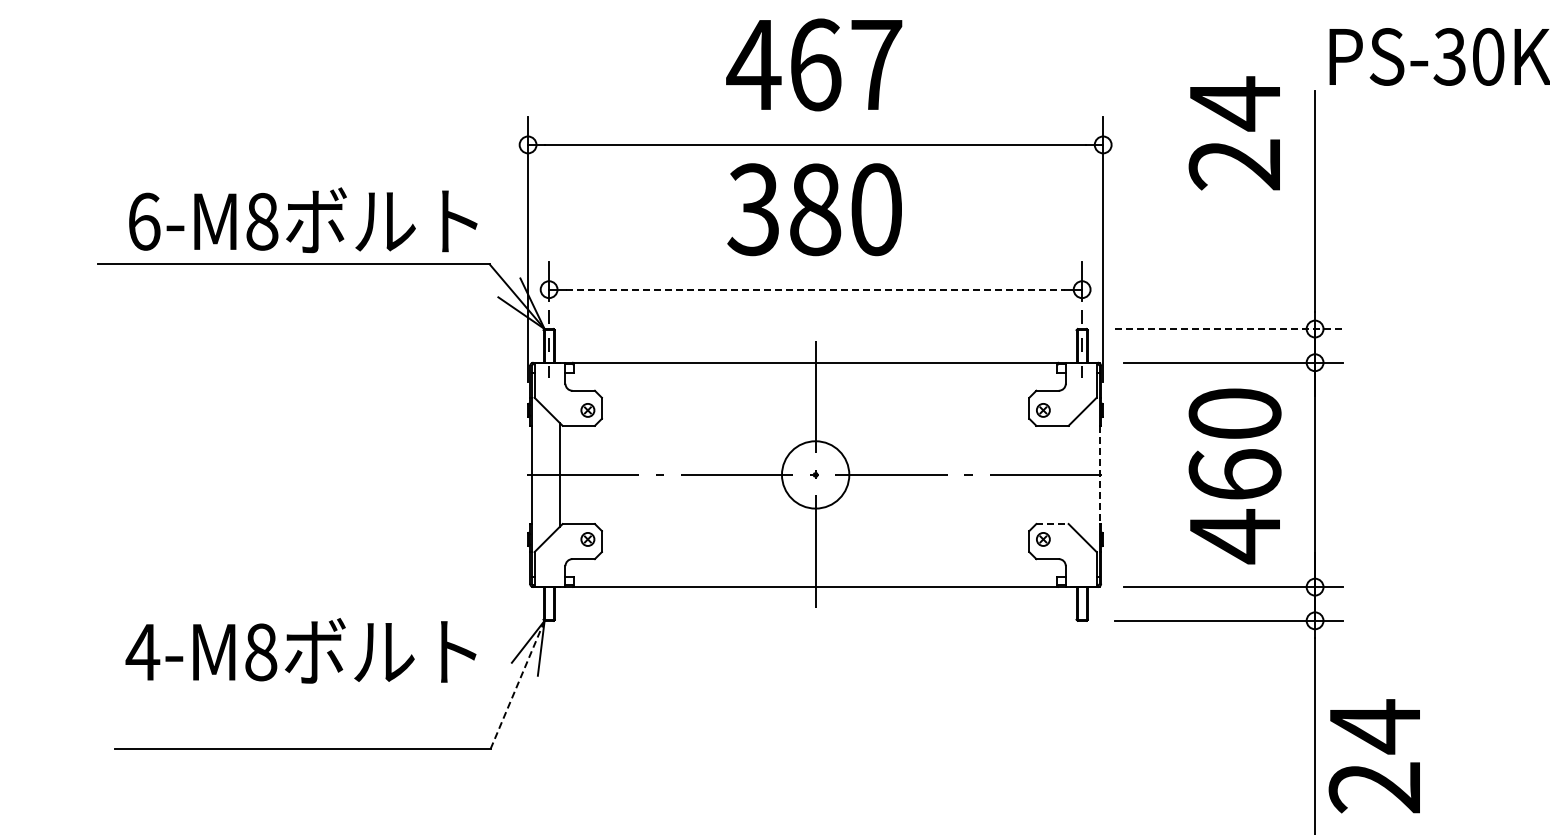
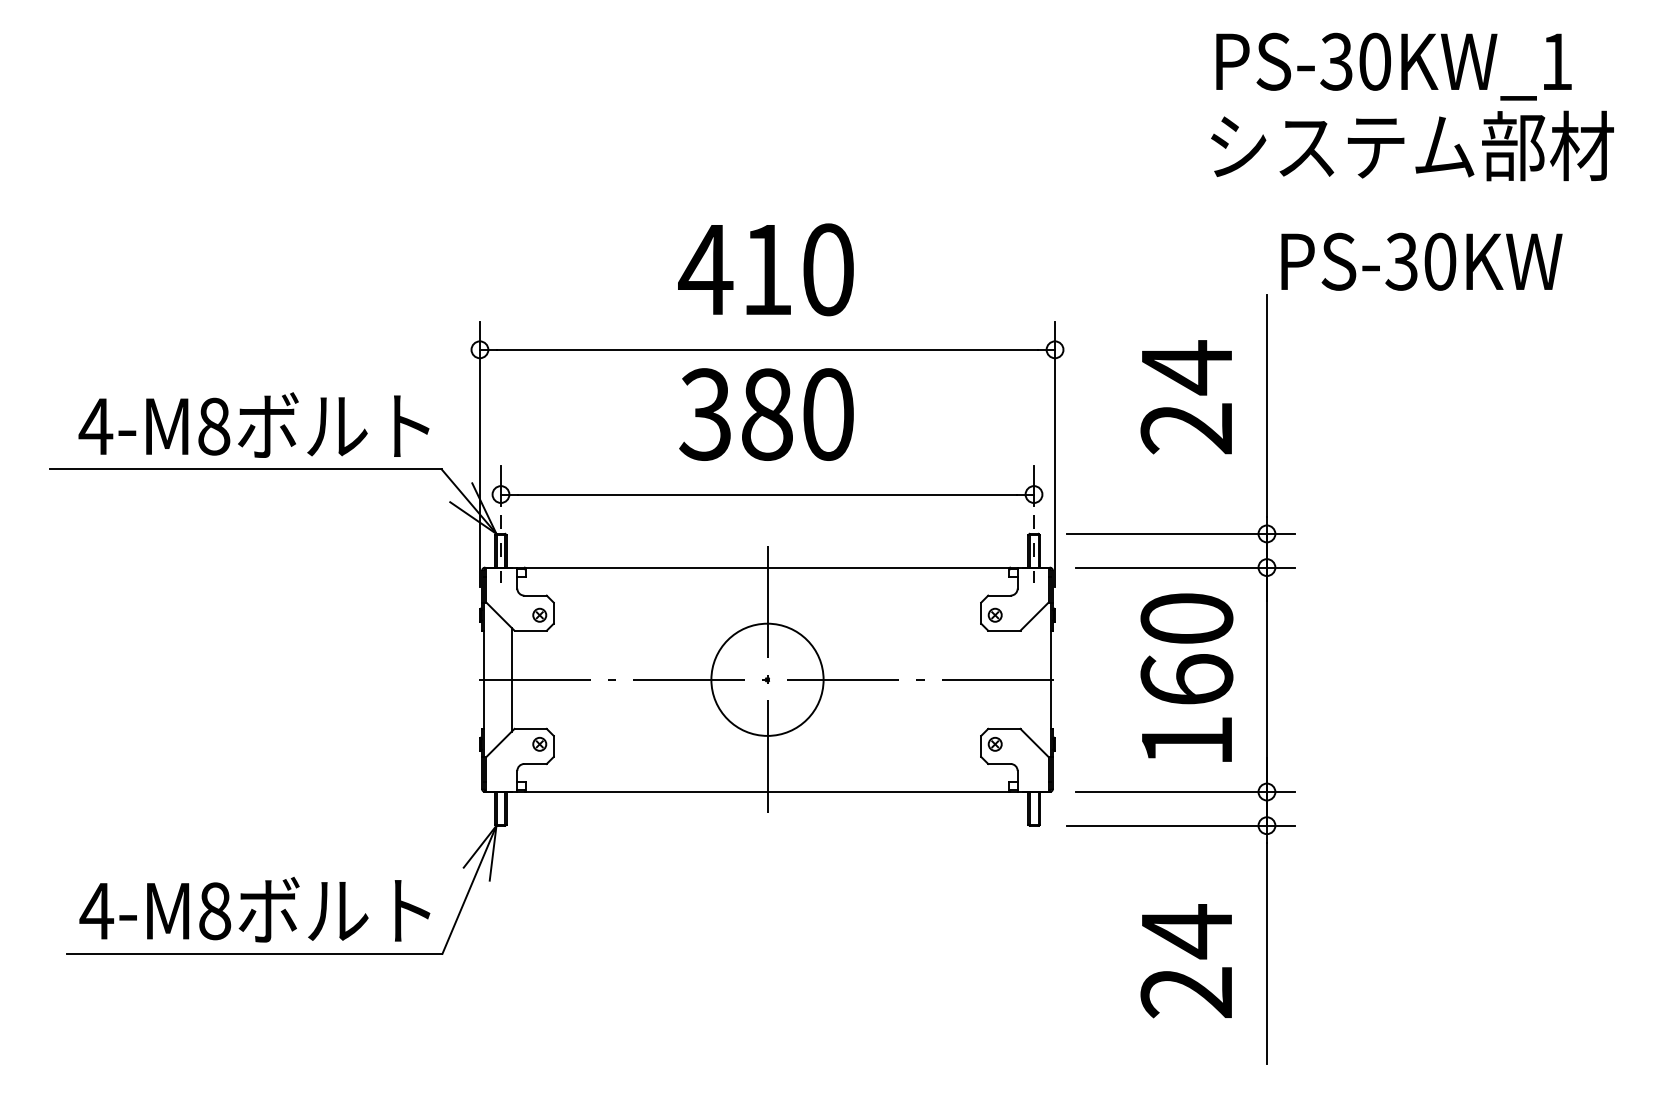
text: (846, 64) -> (798, 269), 467 -> 410
text: (1233, 133) -> (1185, 397), moved
text: (143, 221) -> (95, 426), 6-M8 -> 4-M8
line: (815, 289) -> (767, 494), dashed -> solid
line: (1229, 328) -> (1181, 533), dashed -> solid
circle: (815, 474) -> (767, 679), size x1.67
line: (1099, 475) -> (1051, 680), dashed -> solid
line: (1052, 523) -> (1004, 728), dashed -> solid
text: (1234, 536) -> (1186, 741), 460 -> 160
text: (300, 650) -> (254, 909), moved
line: (517, 684) -> (469, 889), dashed -> solid
text: (1373, 756) -> (1185, 961), moved

